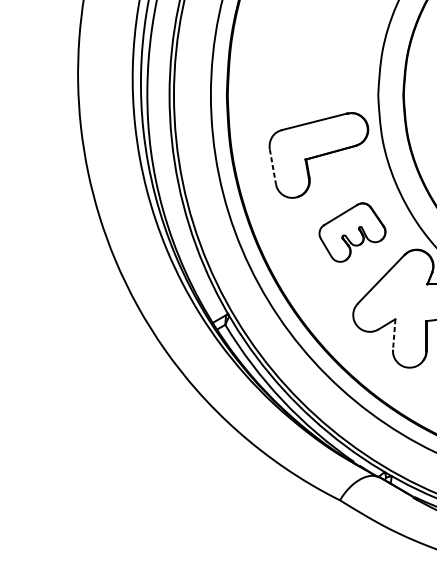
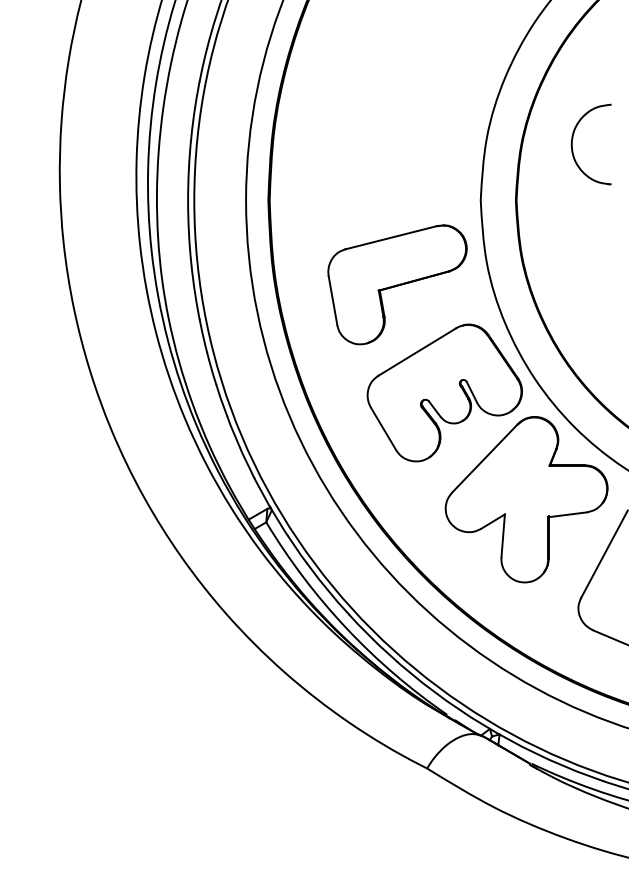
line: (273, 166) -> (333, 300), dashed -> solid
part: (352, 232) -> (444, 392), size x1.67
line: (394, 334) -> (503, 536), dashed -> solid

